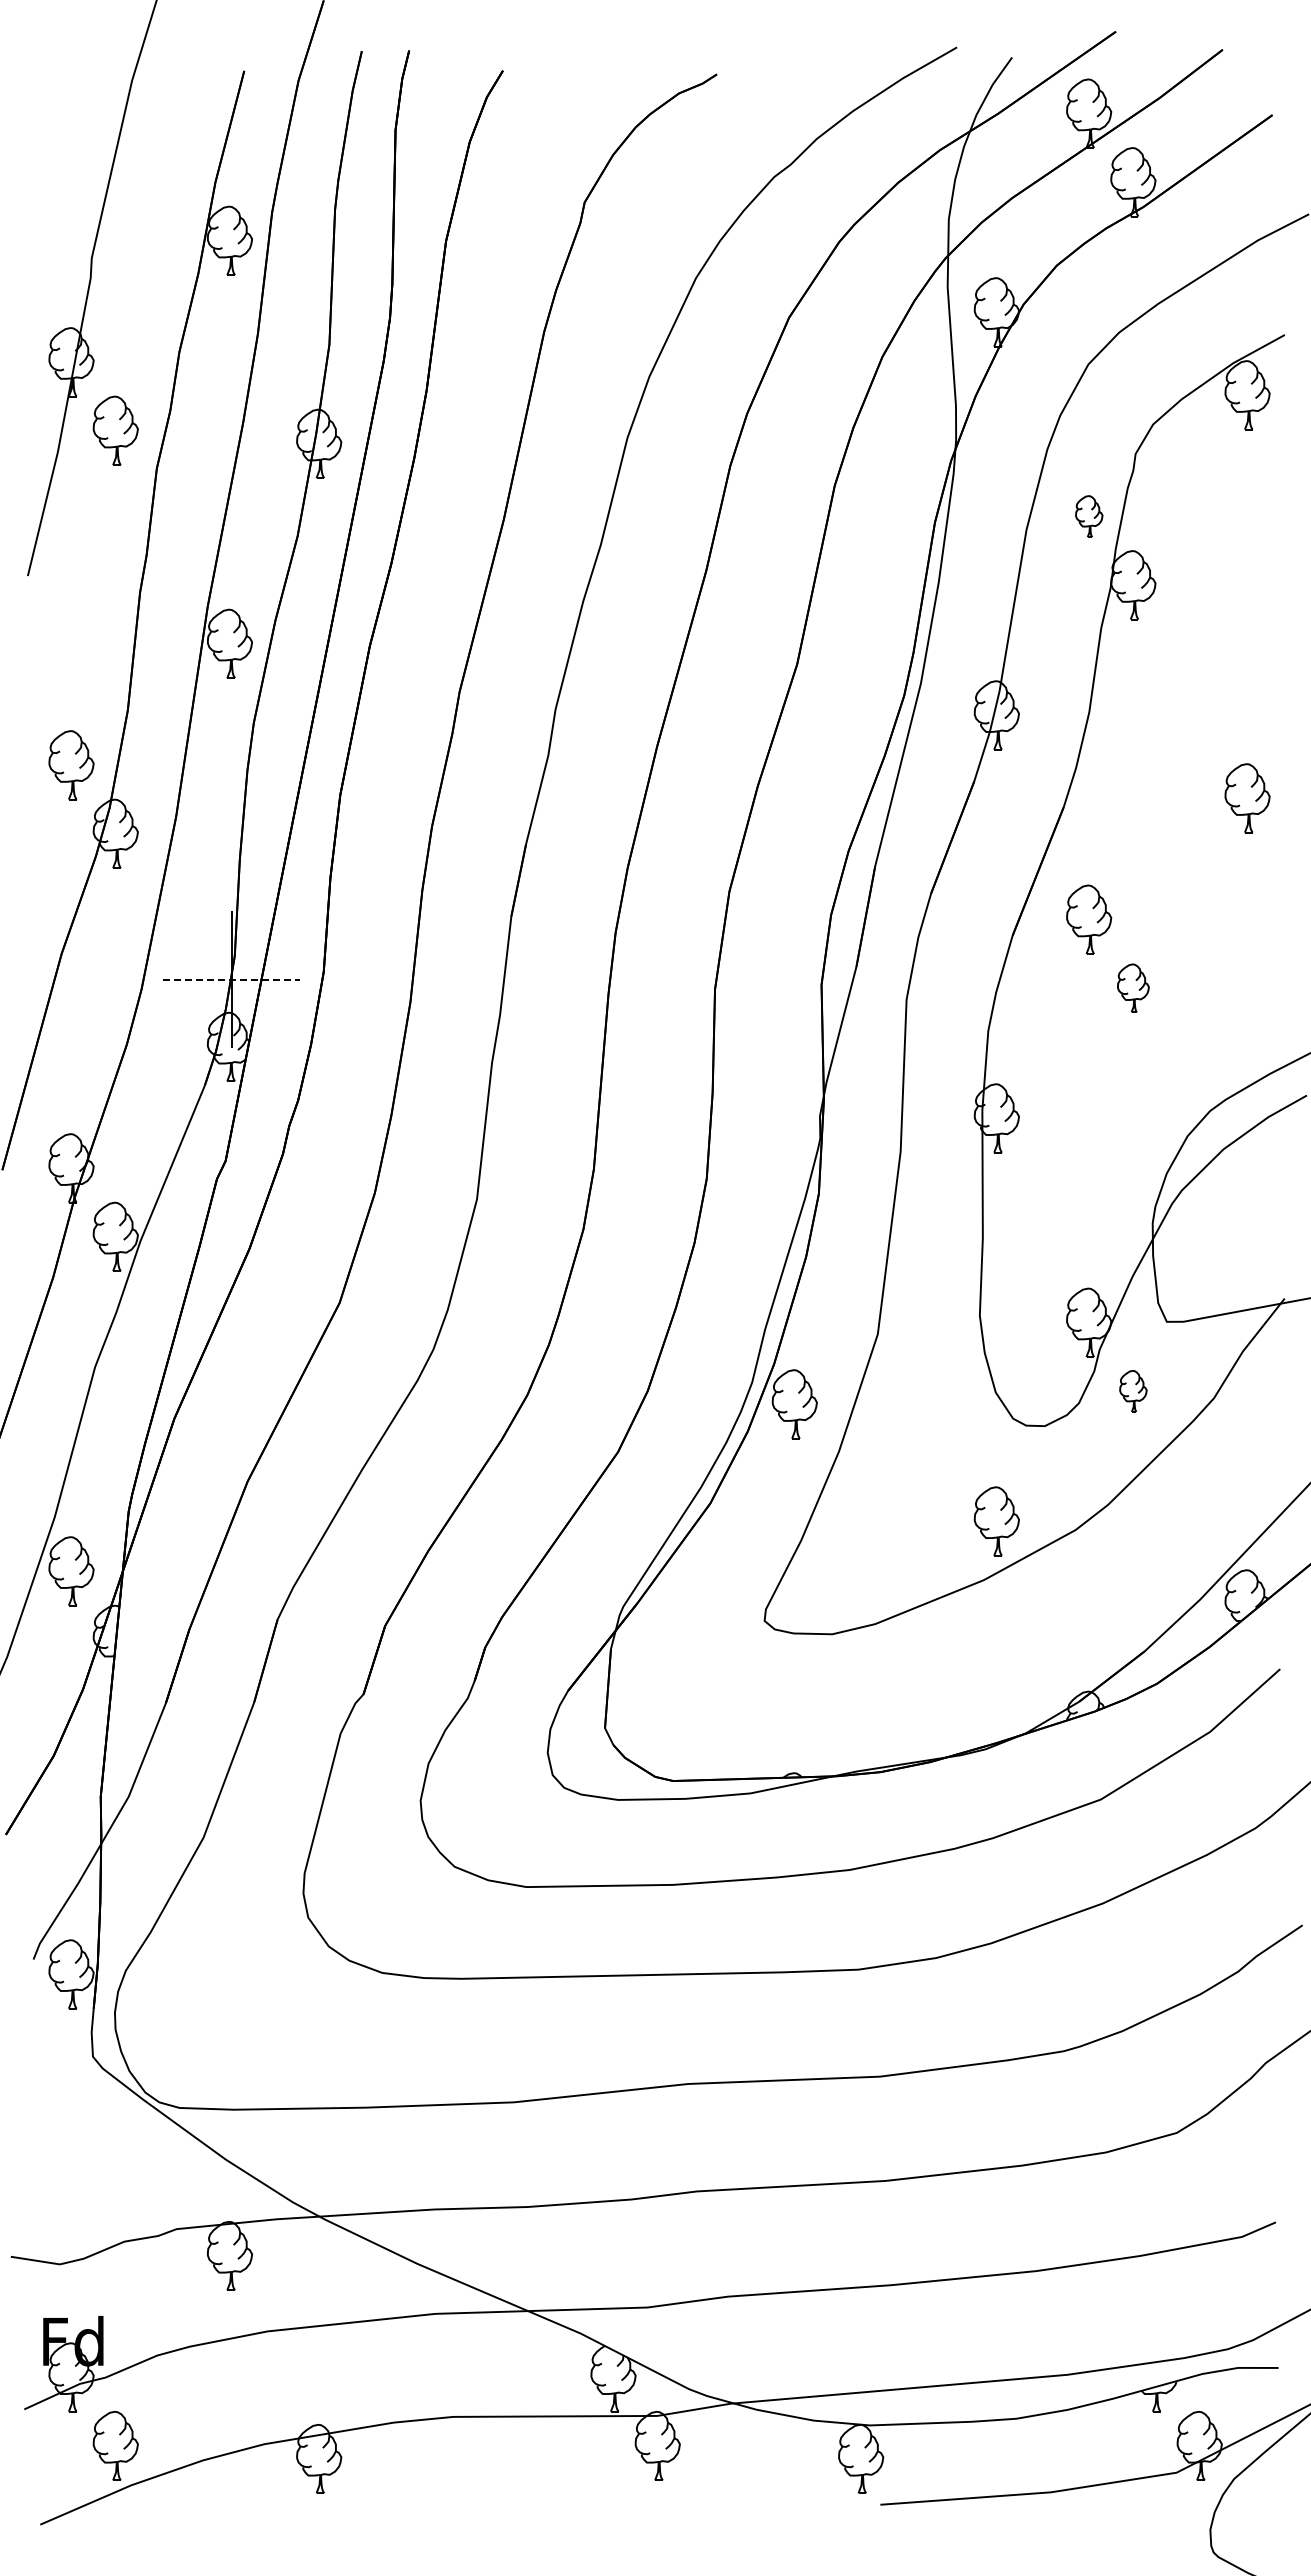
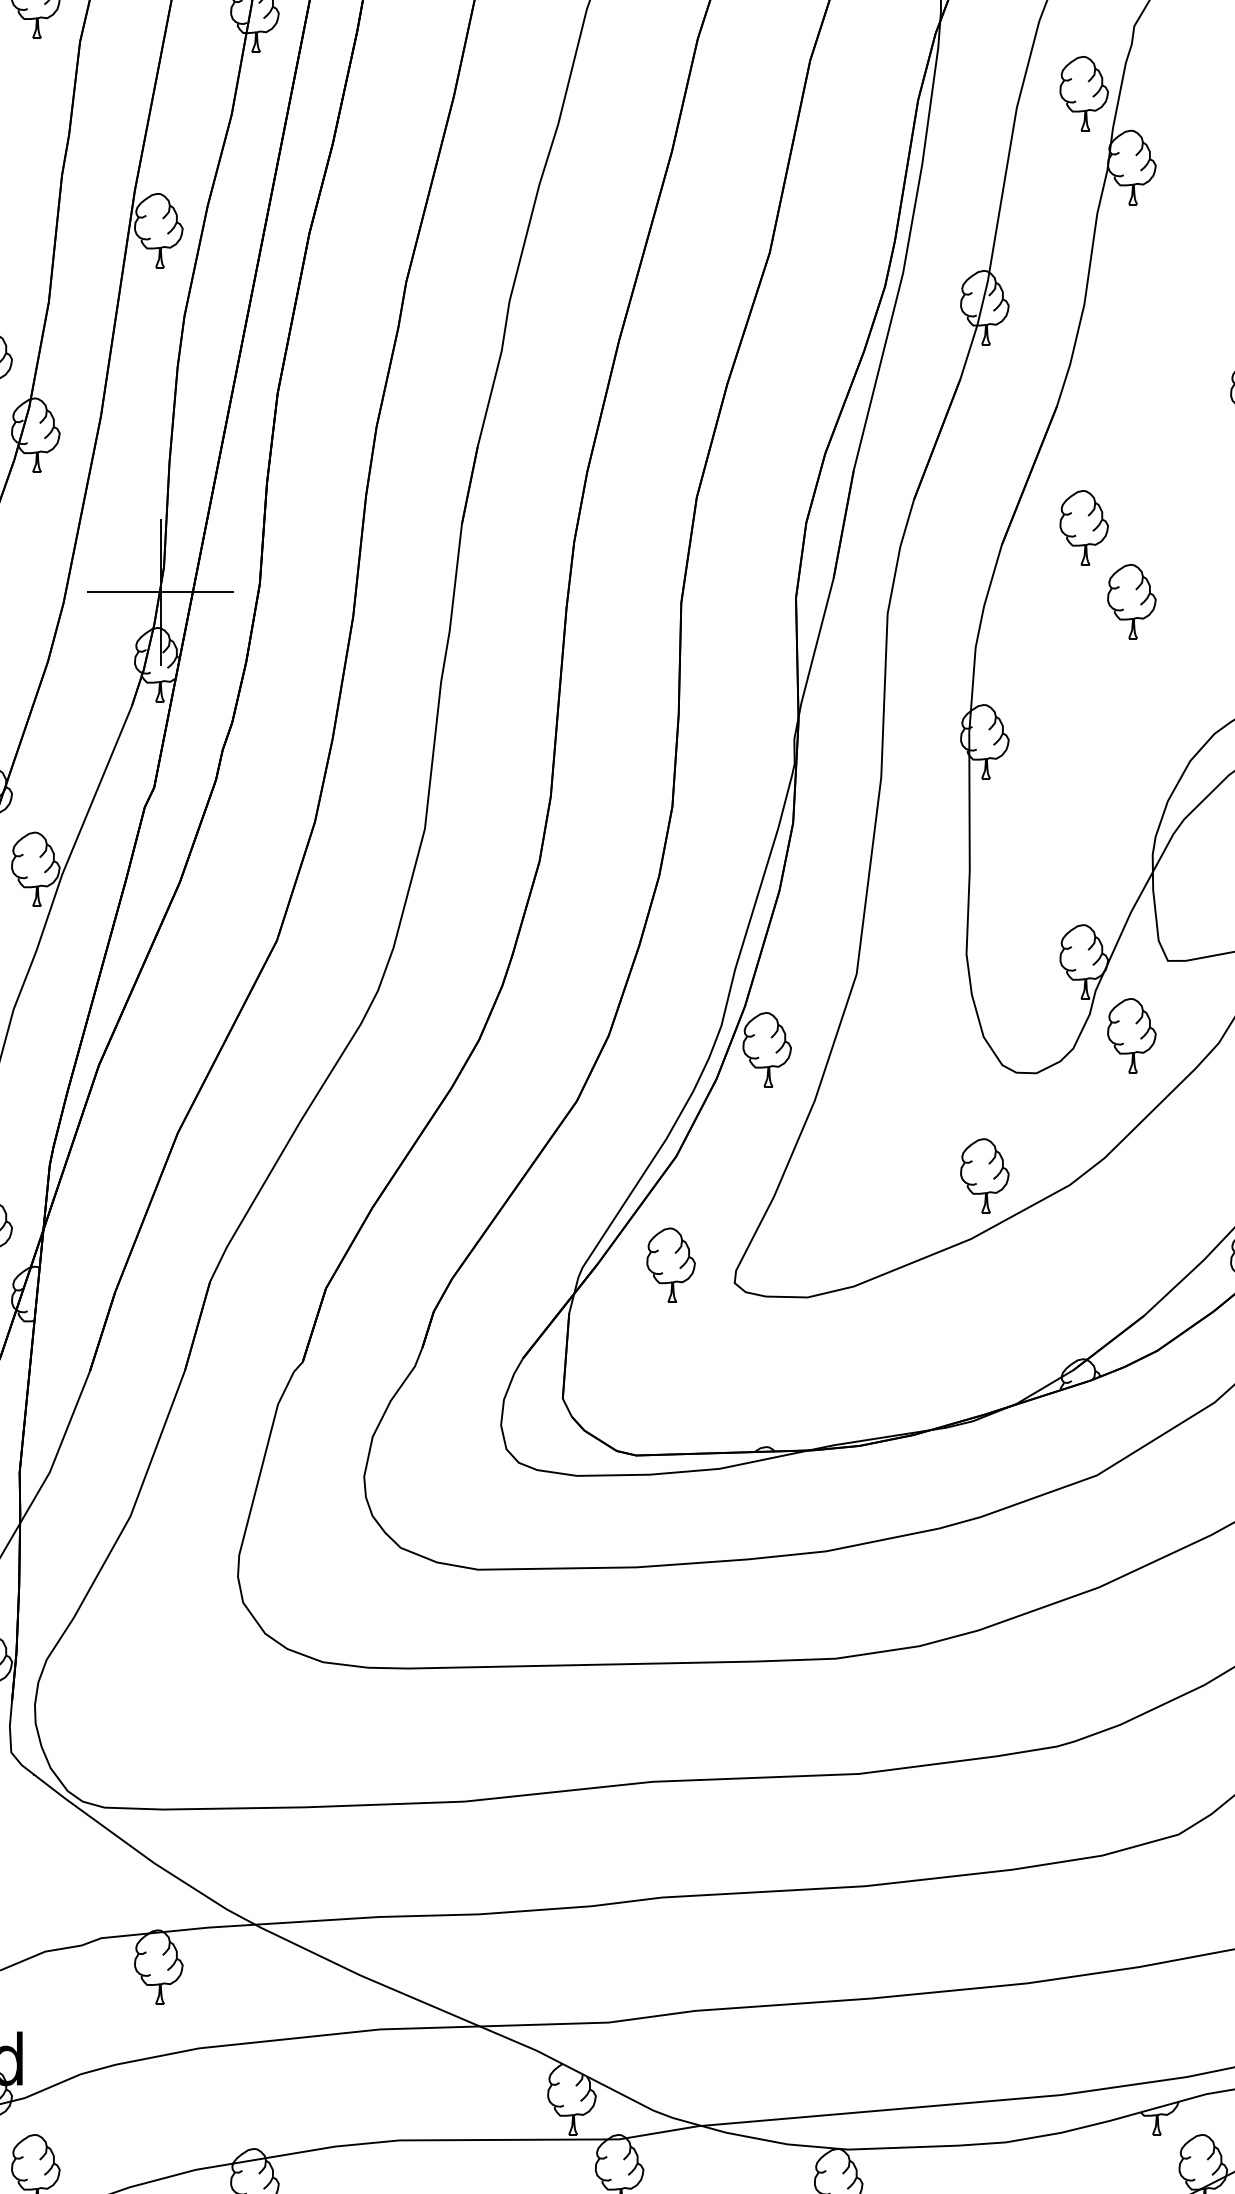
part: (1089, 516) -> (1084, 93), size x1.67
line: (232, 979) -> (161, 592), dashed -> solid
part: (1133, 988) -> (1132, 601), size x1.43
part: (1133, 1391) -> (1132, 1035), size x1.67
part: (705, 1604) -> (671, 1265), added

